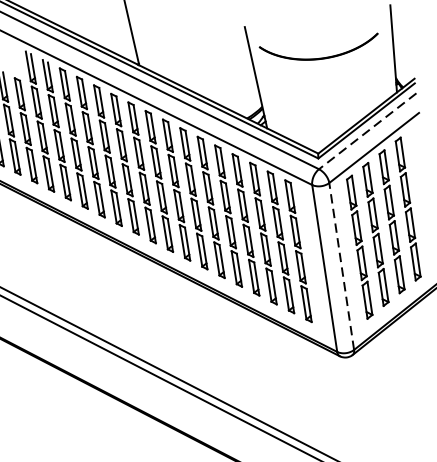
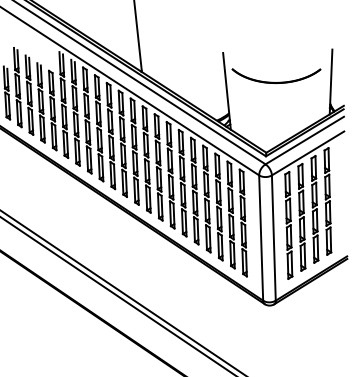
line: (367, 131) -> (304, 140), dashed -> solid
line: (341, 267) -> (273, 238), dashed -> solid

